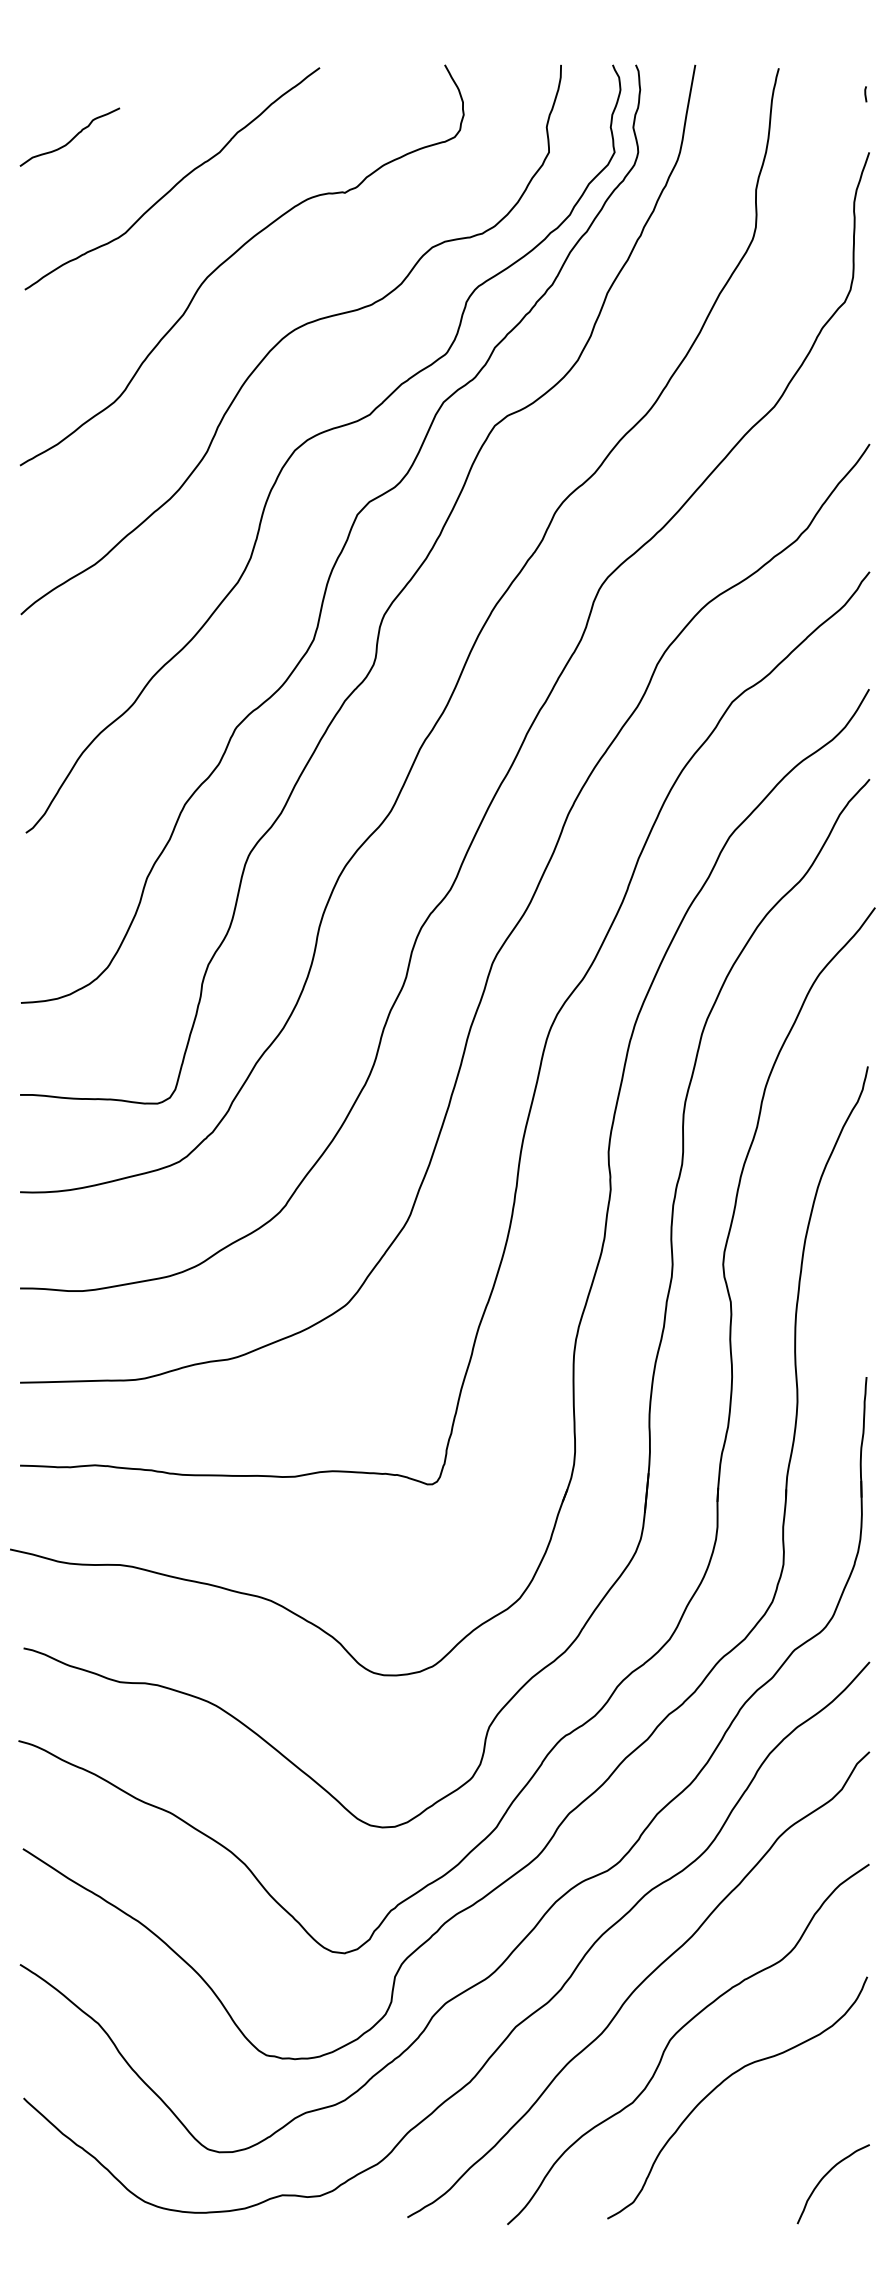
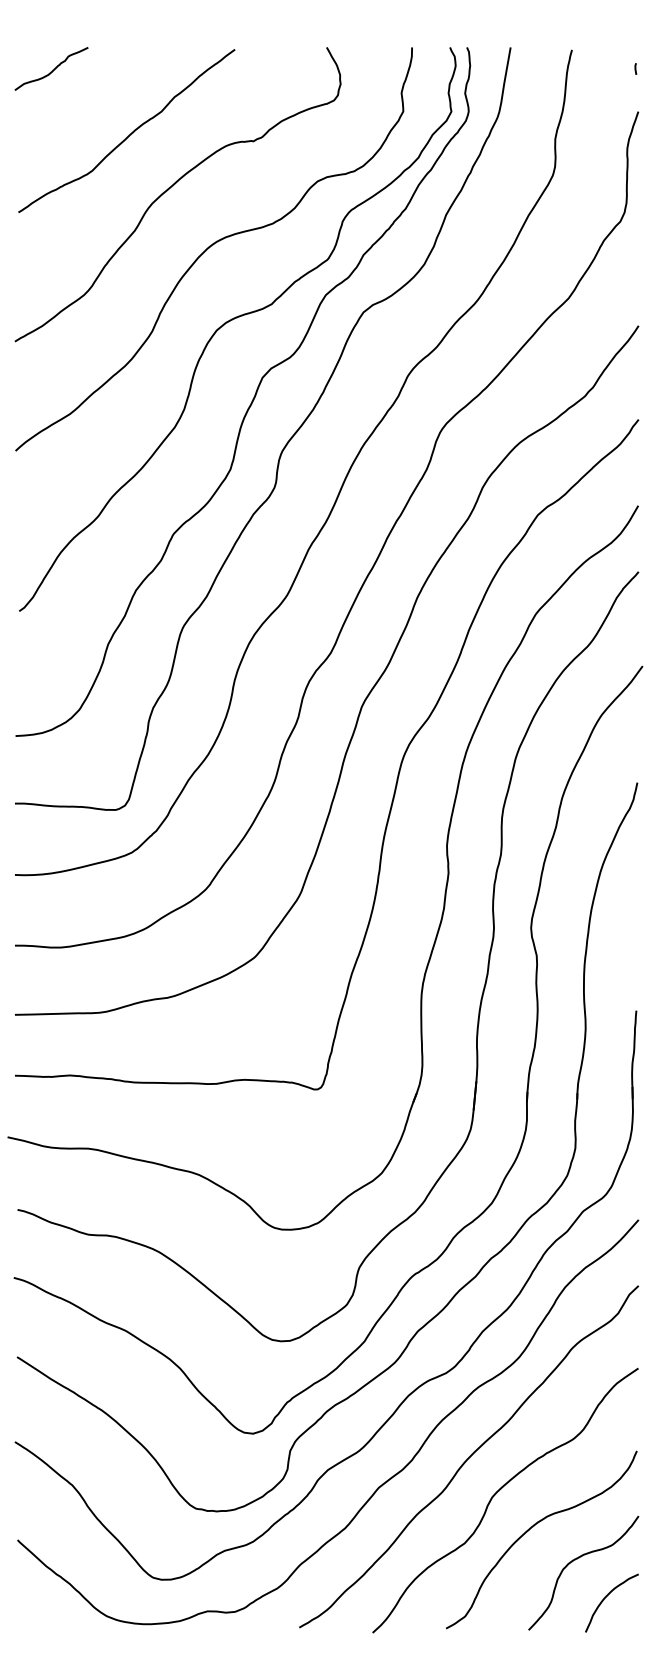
curve: (71, 138) -> (52, 69), moved
curve: (785, 2124) -> (576, 1559), added

